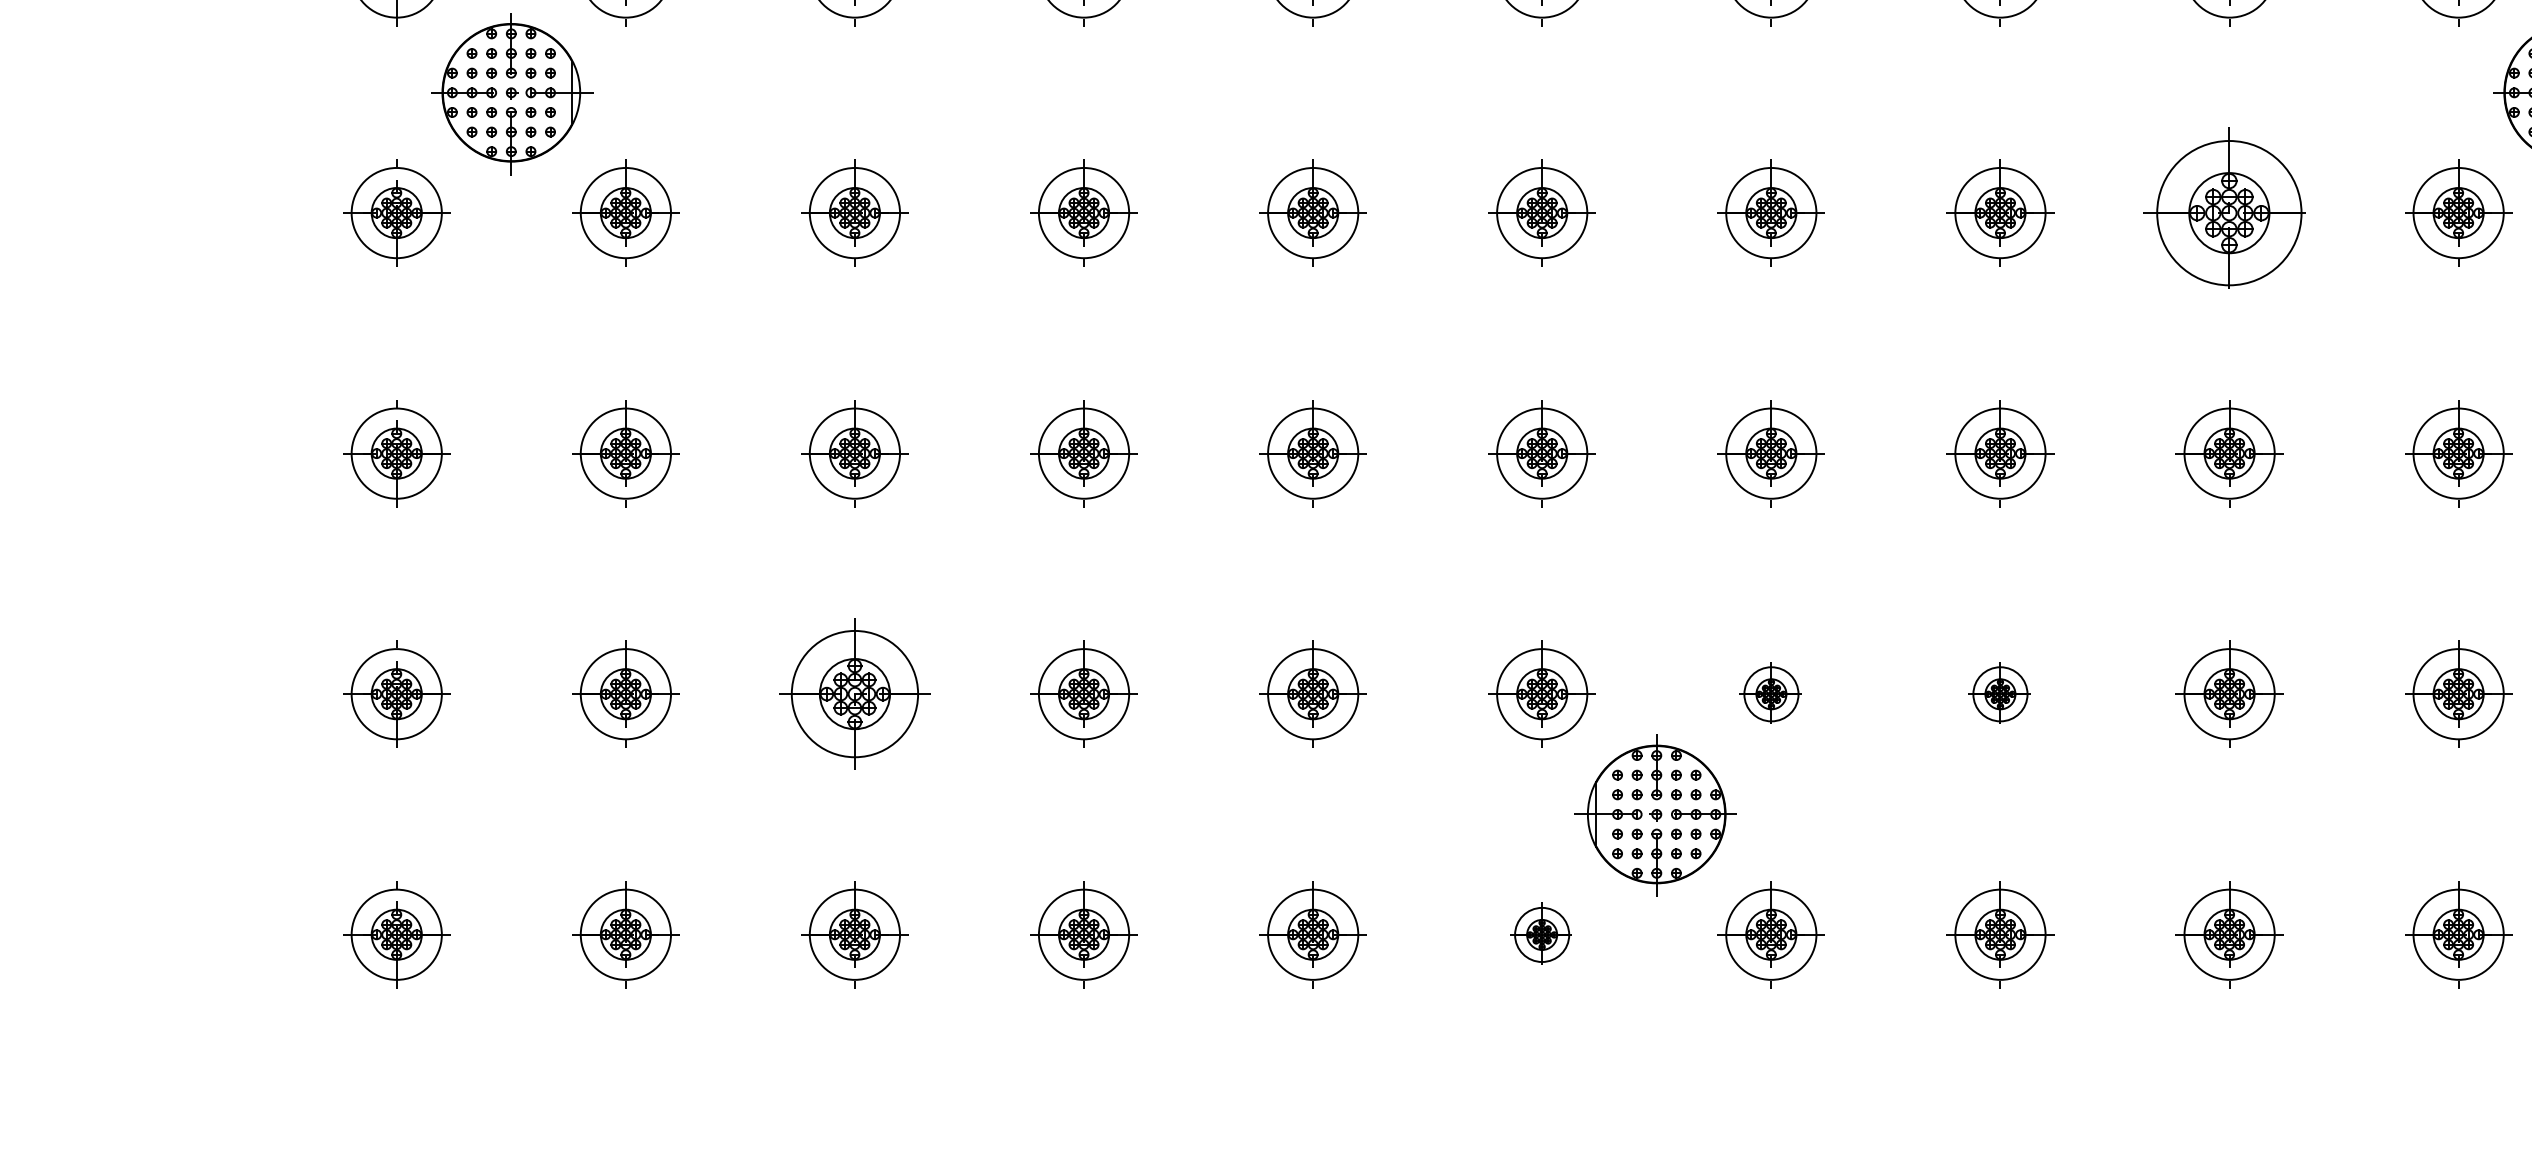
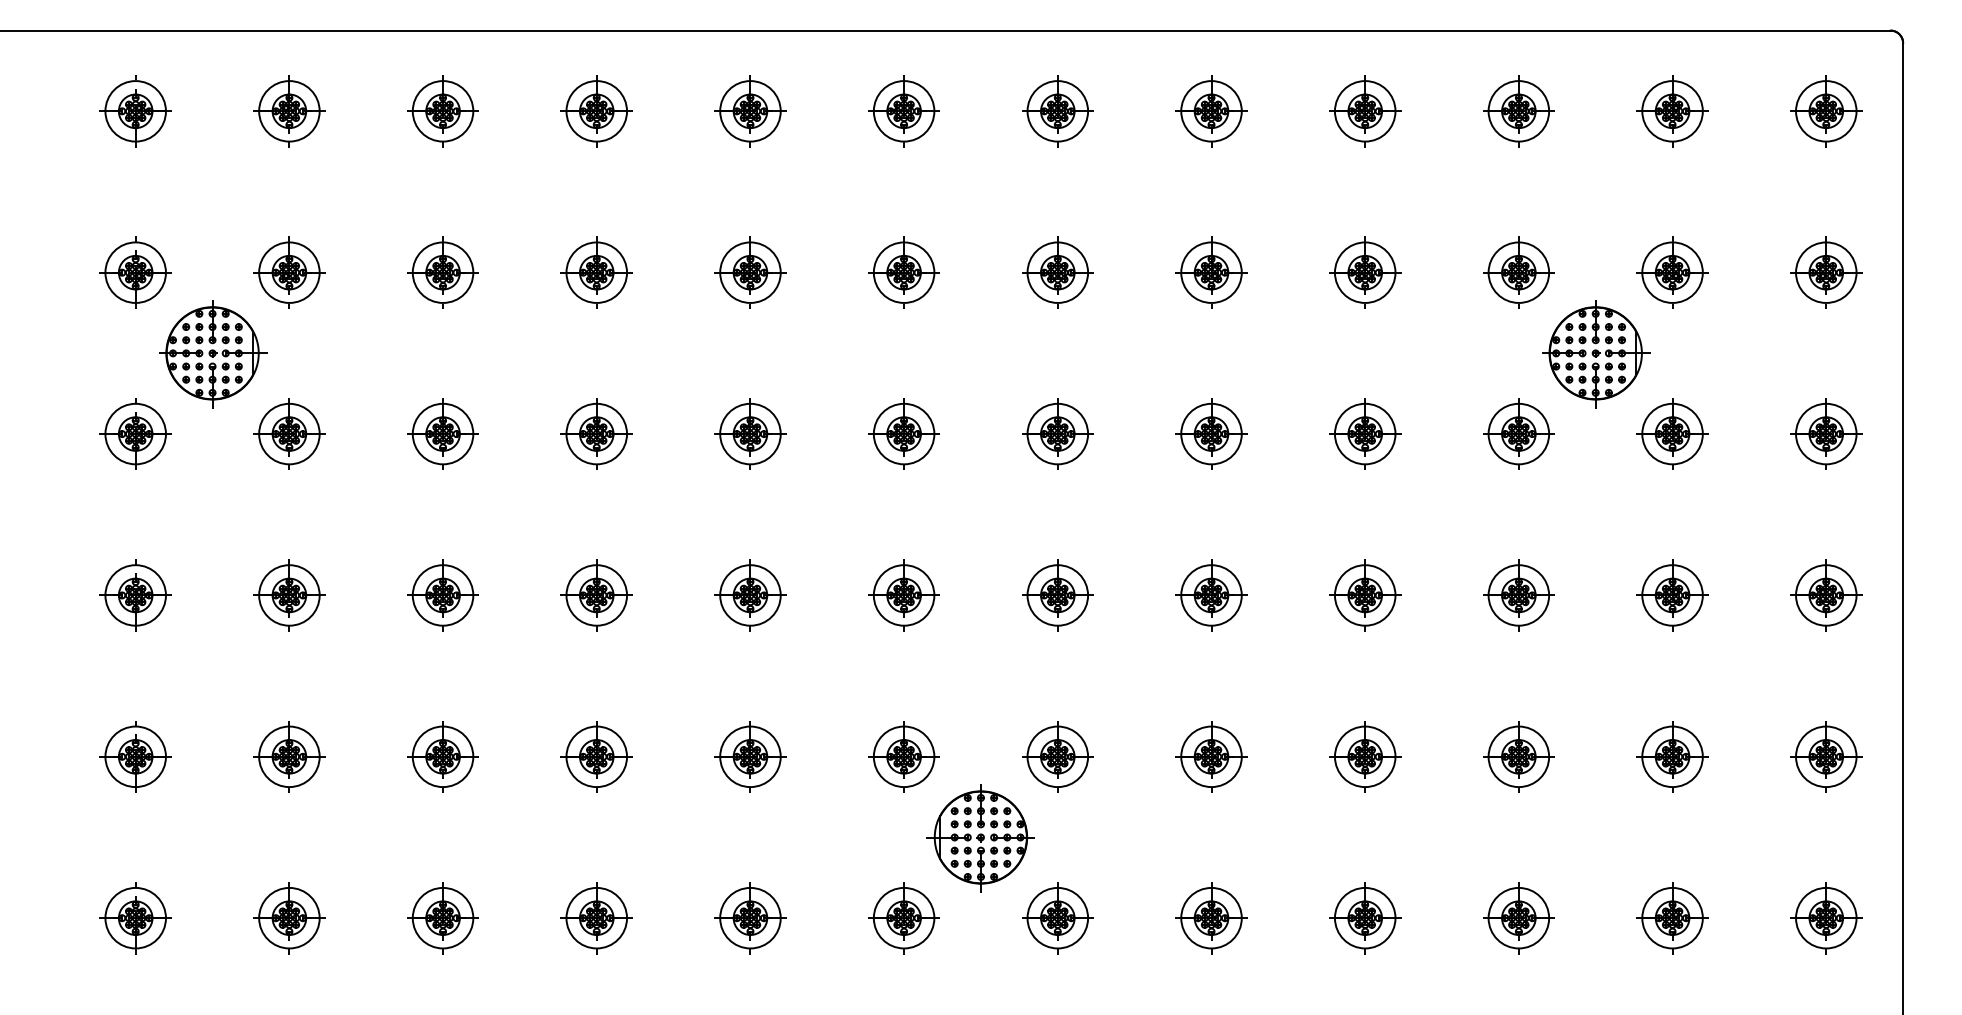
part: (2230, 212) -> (1365, 433), size x0.62
part: (854, 693) -> (442, 756), size x0.71
part: (1770, 693) -> (1057, 756), size x1.67
part: (2000, 693) -> (1211, 756), size x1.67
part: (1541, 935) -> (903, 918), size x1.67

